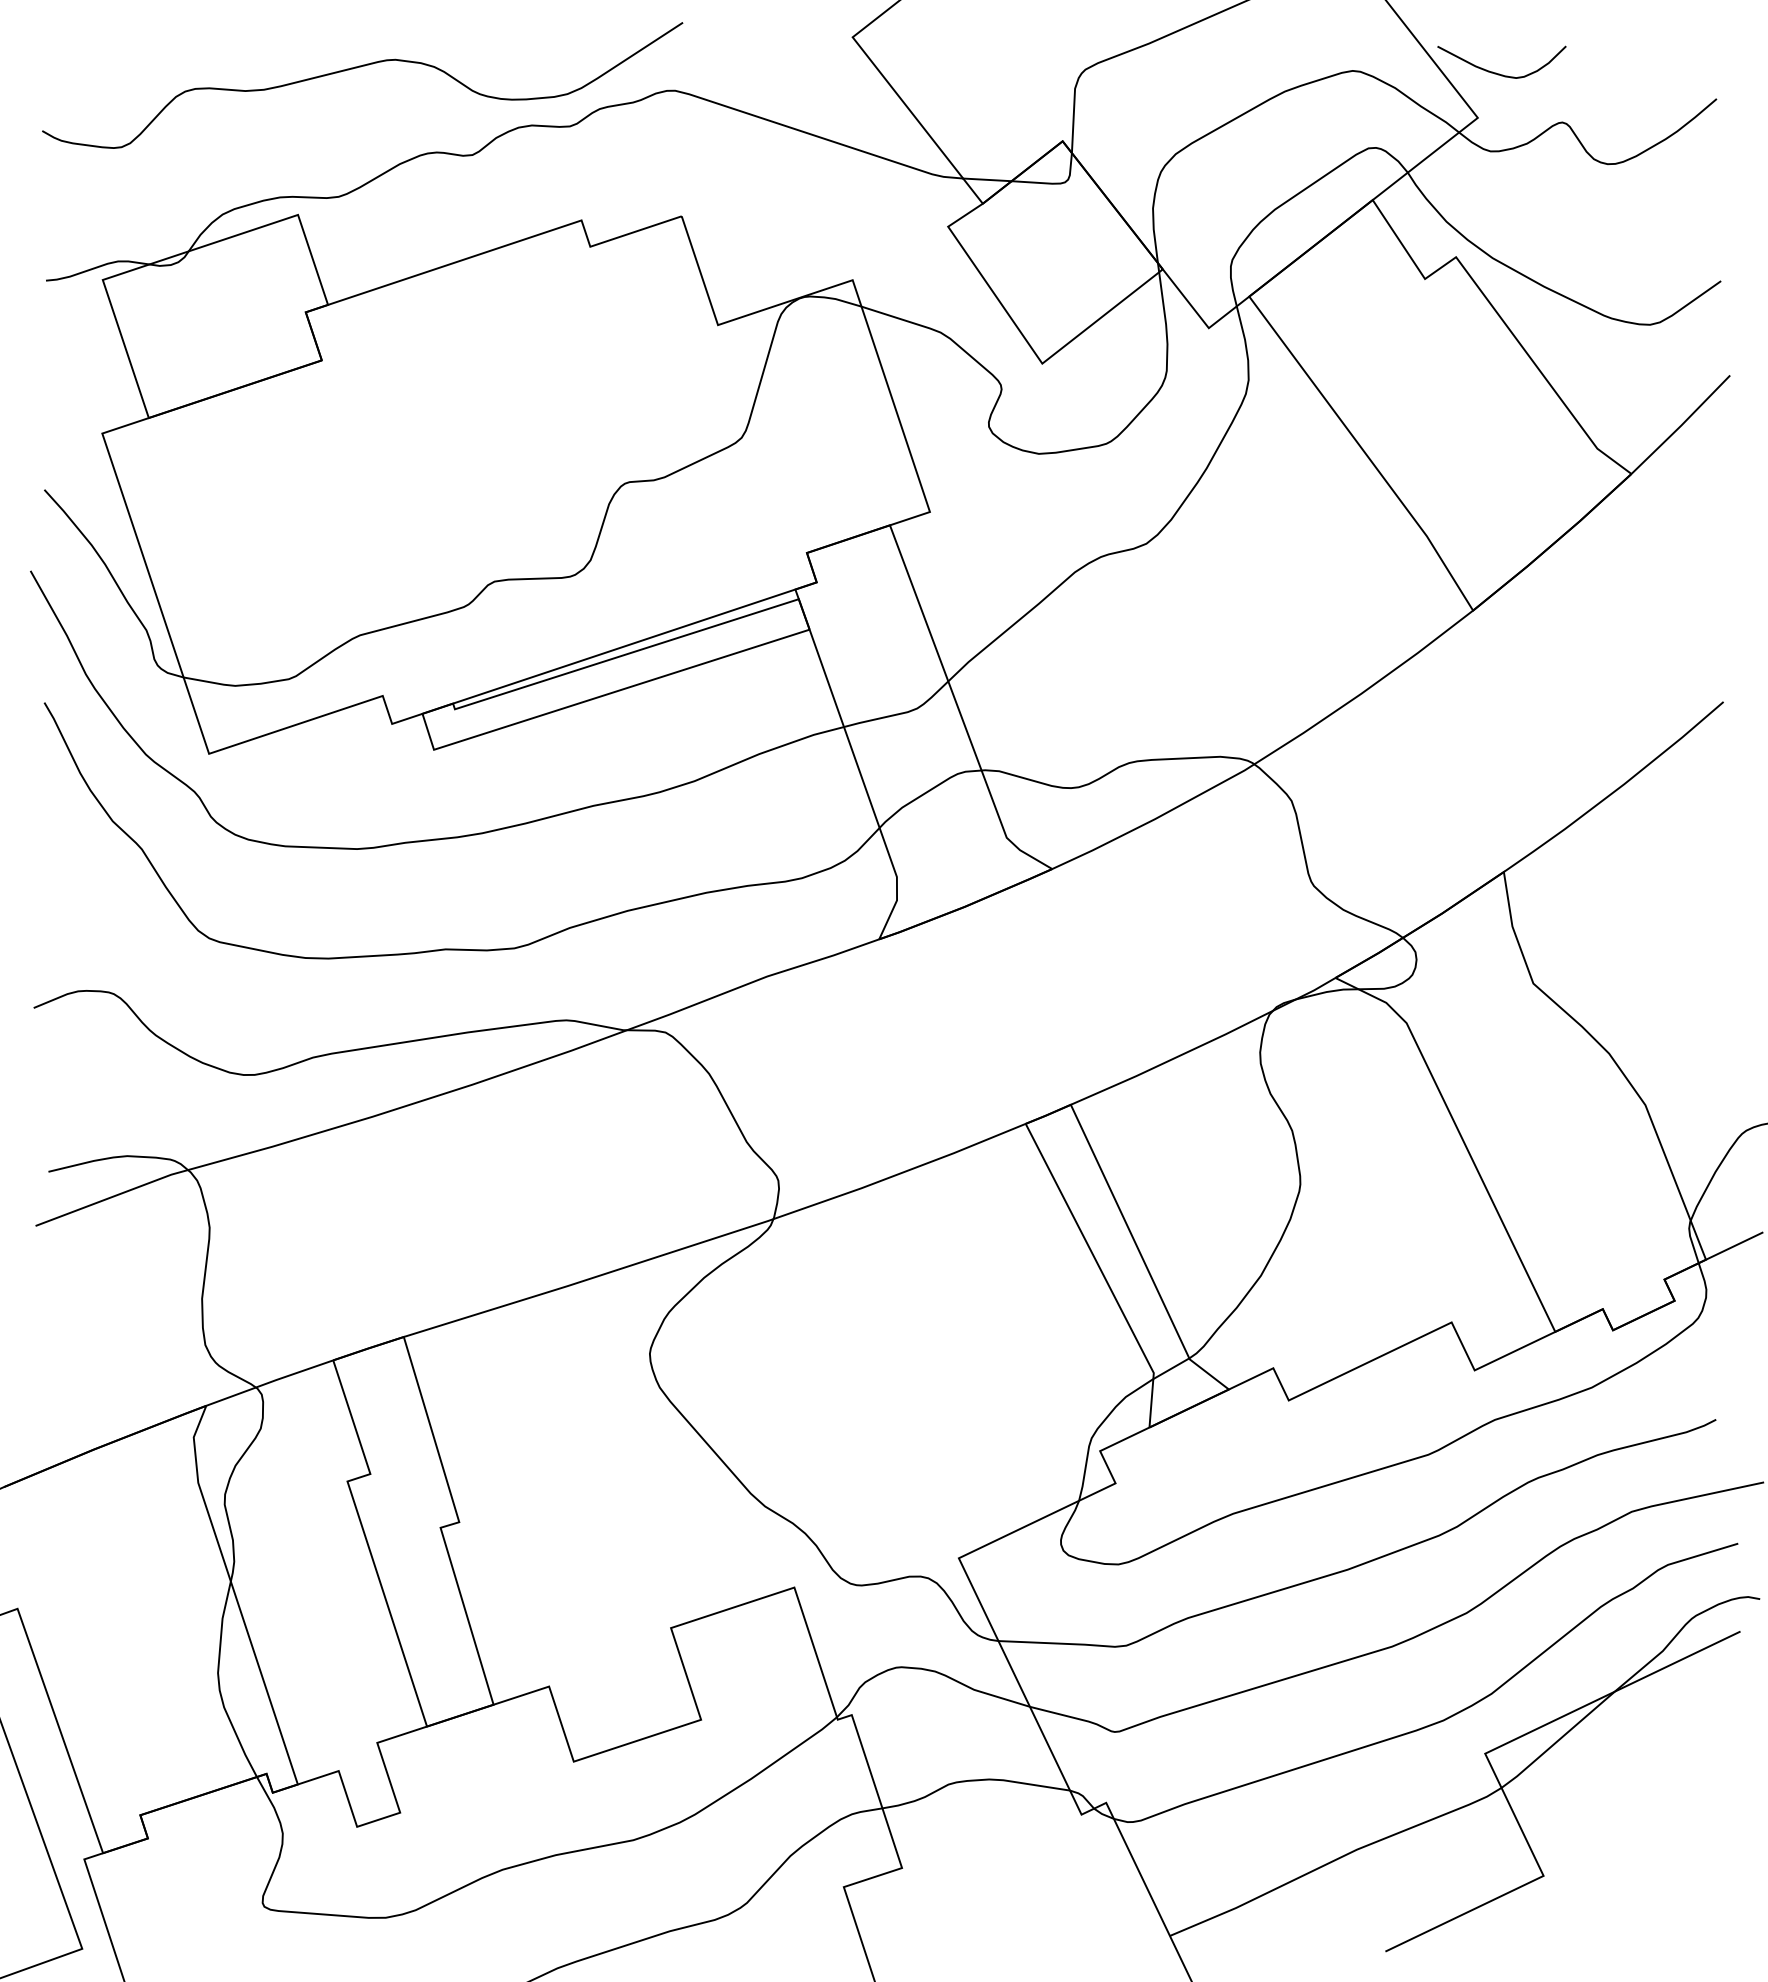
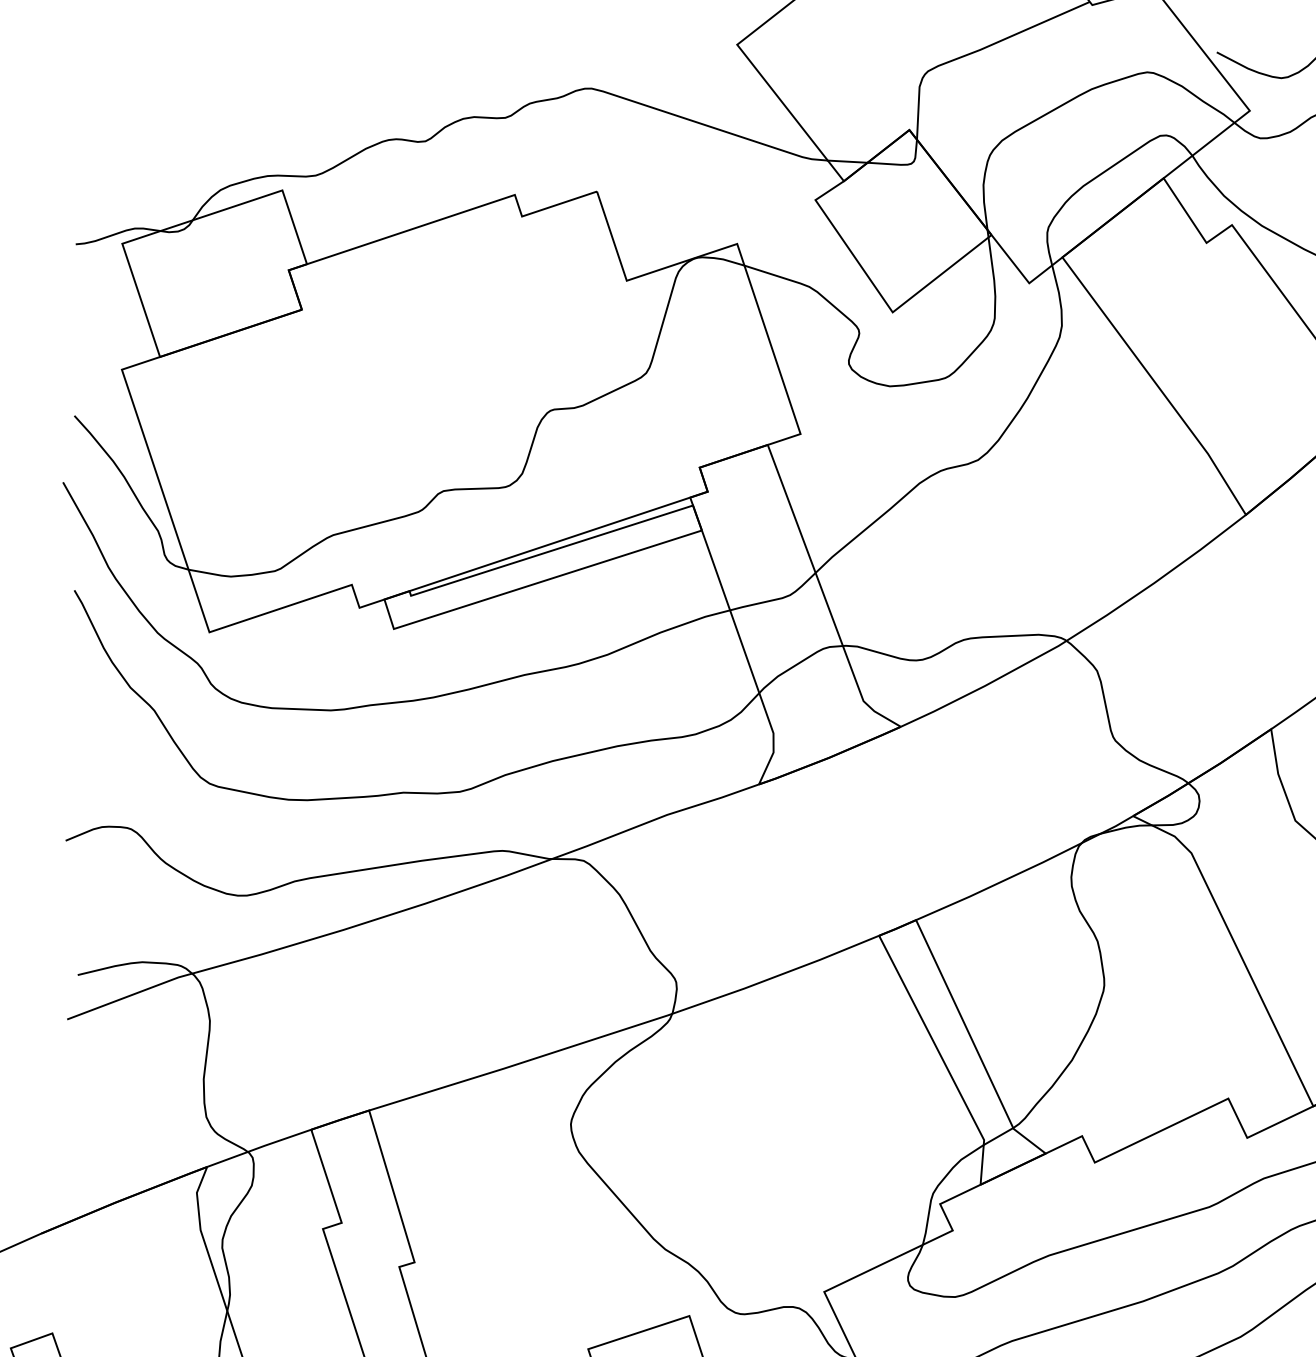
curve: (357, 68) -> (331, 70), removed

